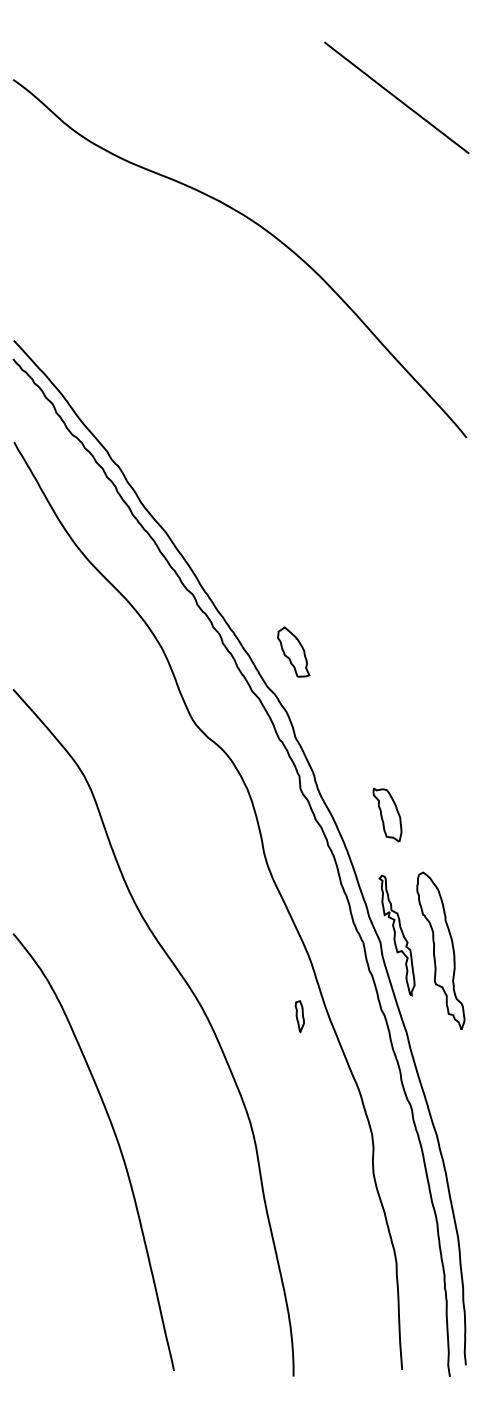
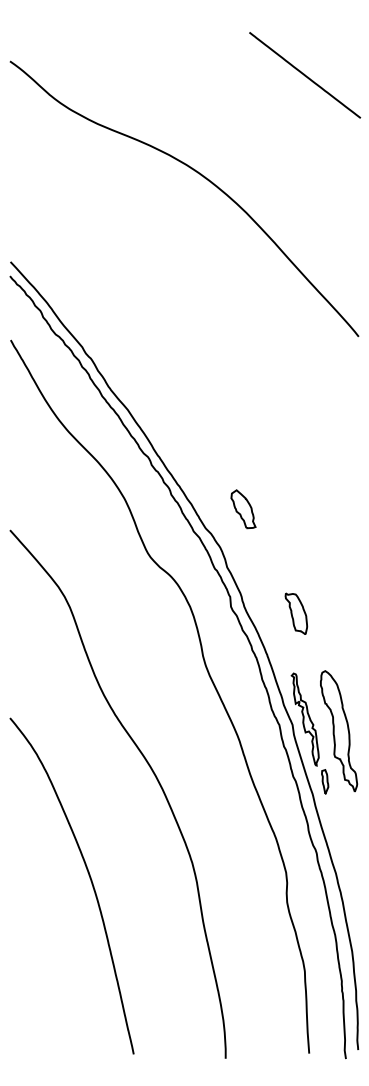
part: (293, 651) -> (243, 508), moved
part: (387, 814) -> (296, 613), moved
part: (299, 1016) -> (324, 781), moved

